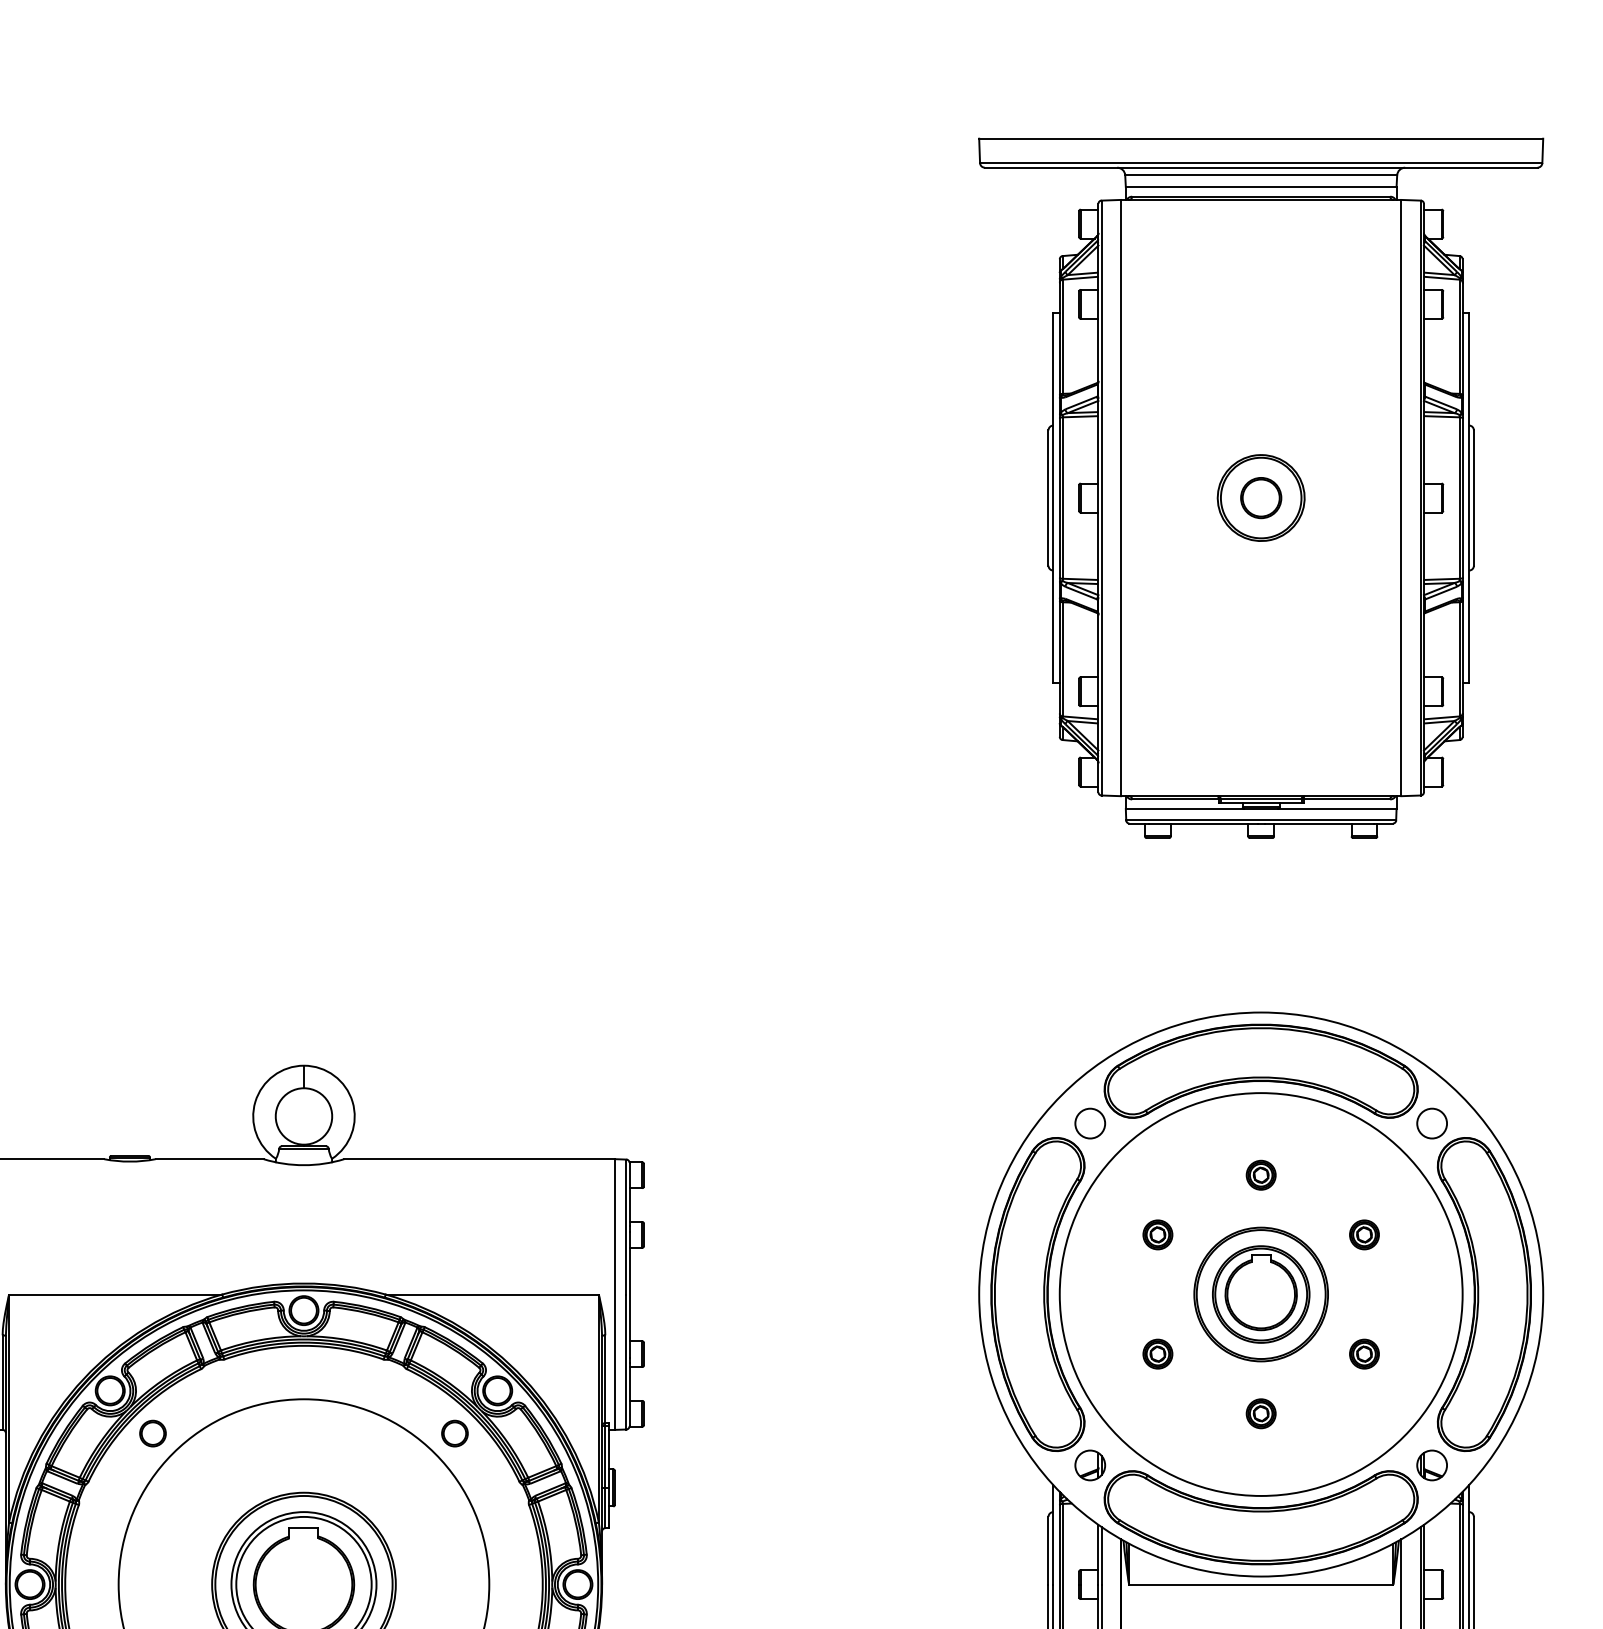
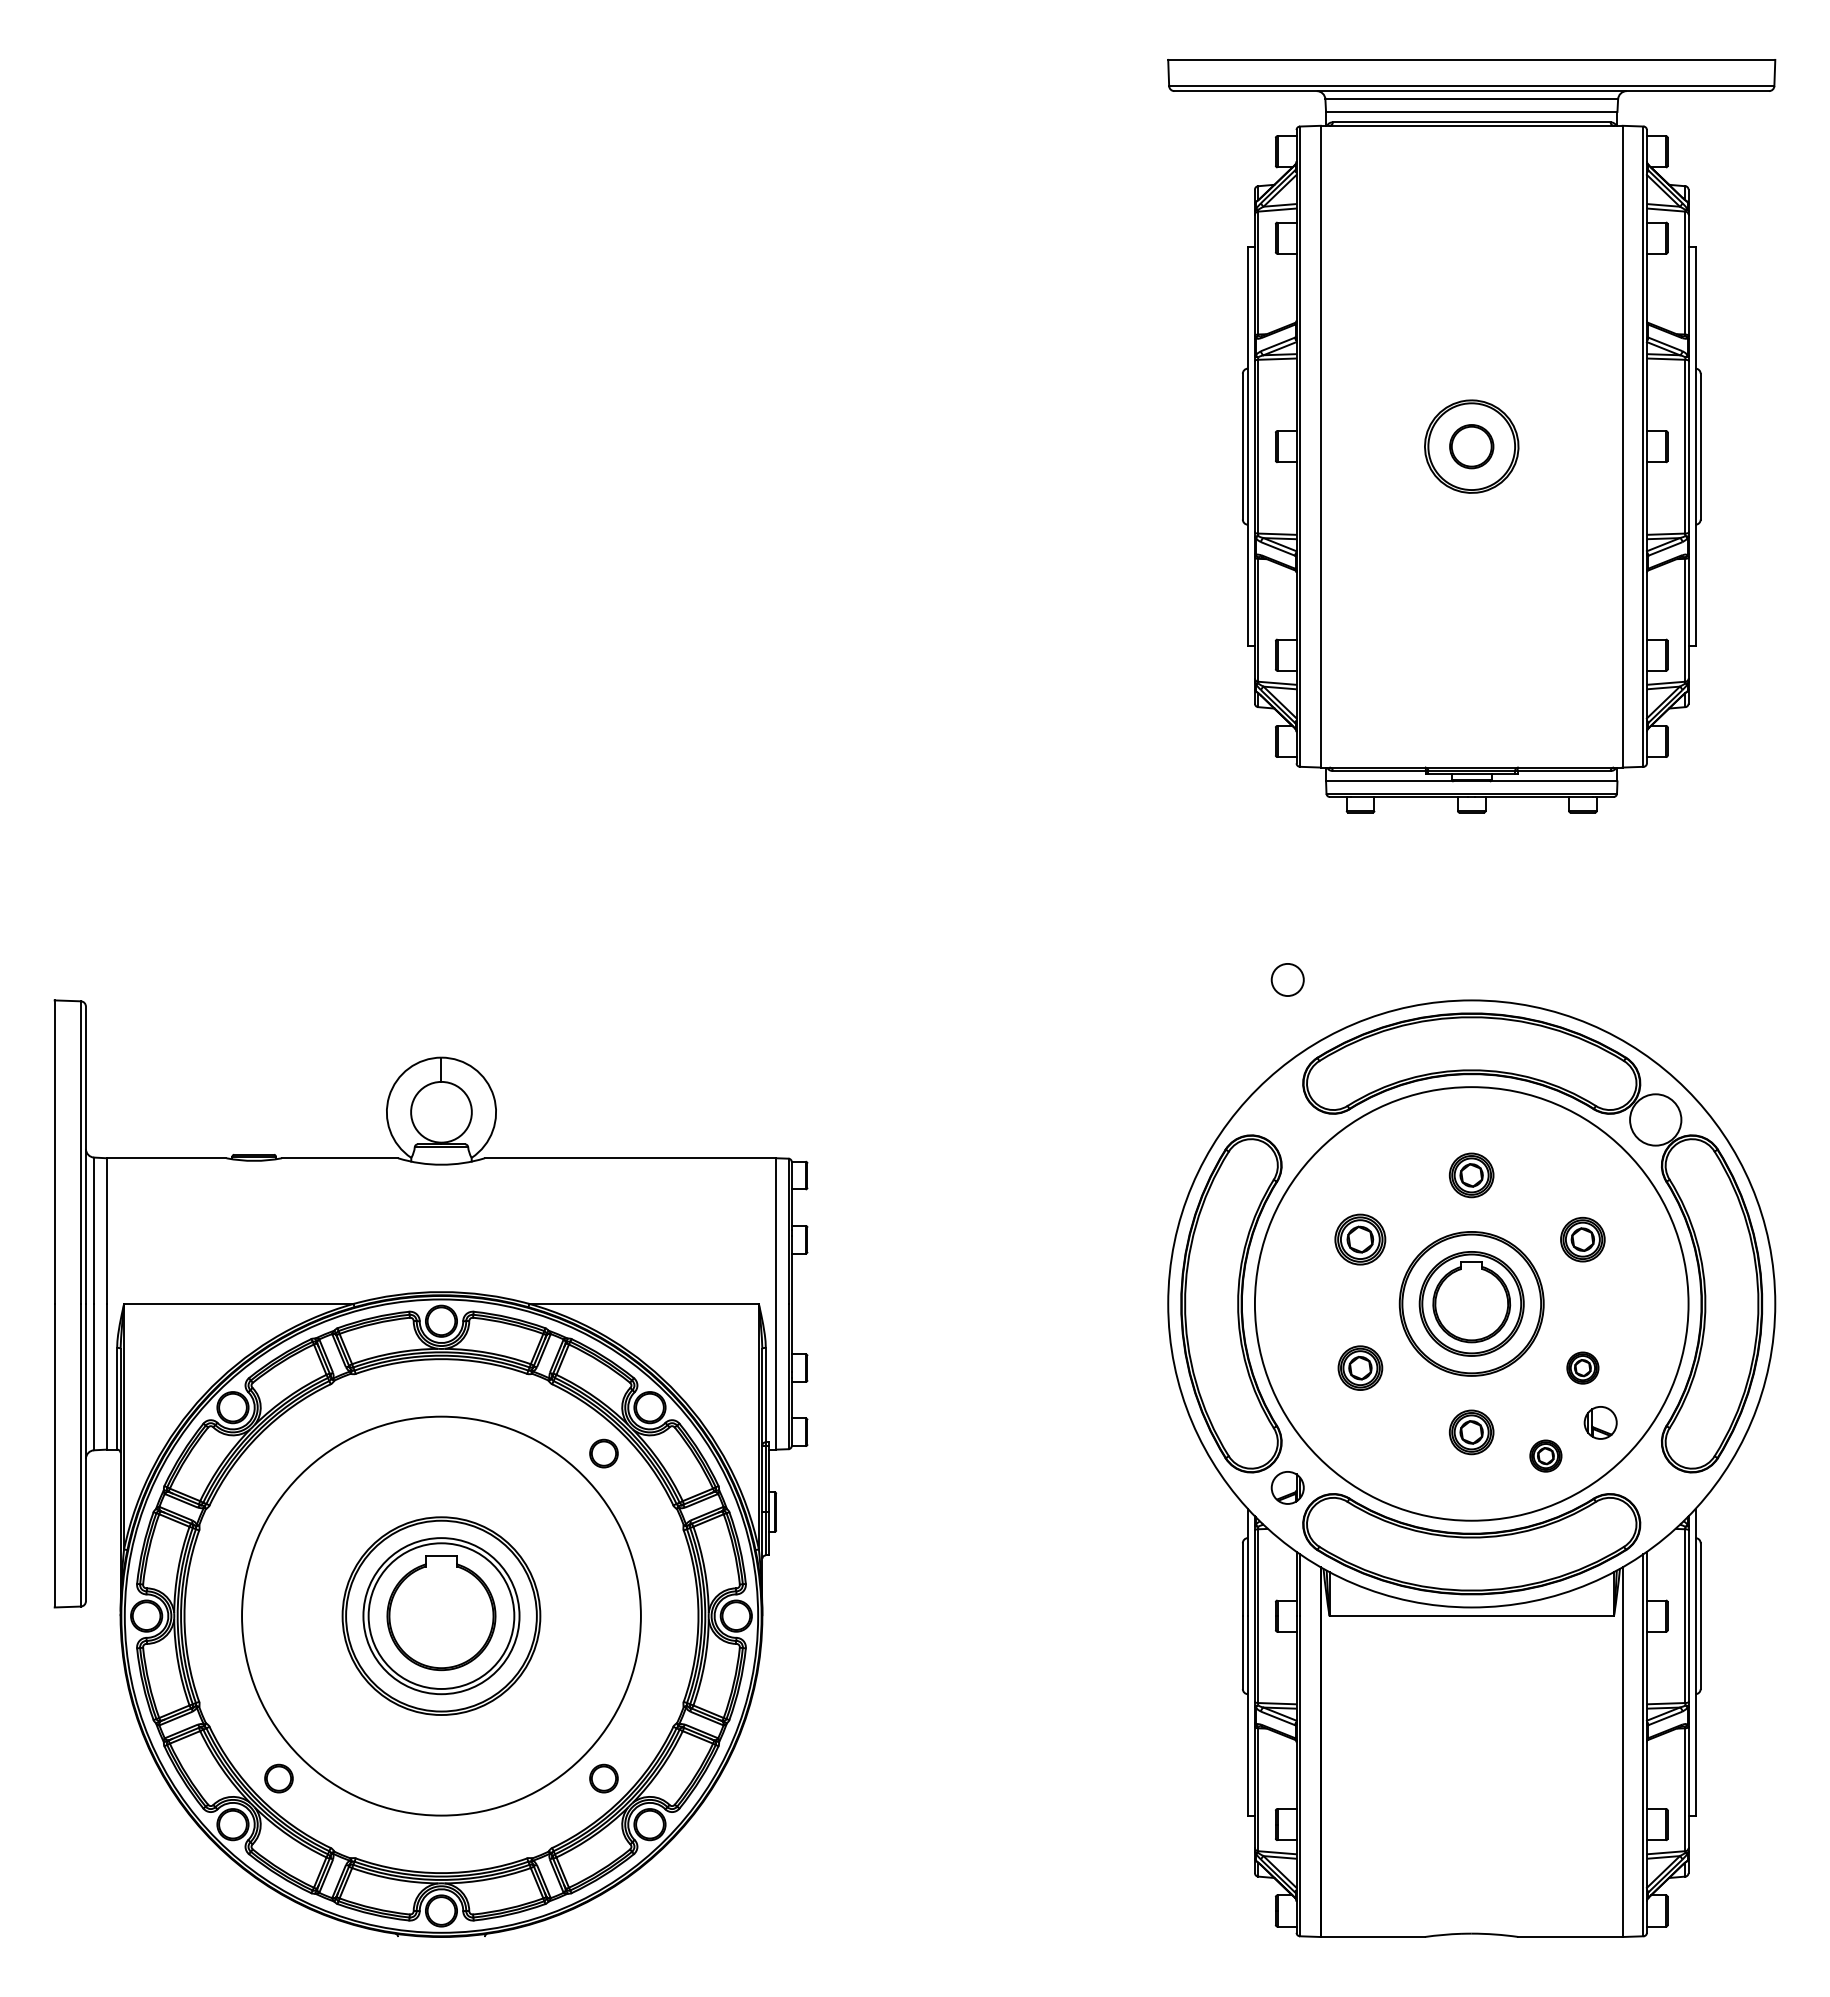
circle: (1090, 1123) -> (1287, 979), moved
circle: (1431, 1123) -> (1655, 1119), size x1.6
part: (1260, 1175) -> (1471, 1175), size x1.4
part: (1157, 1234) -> (1360, 1239), size x1.6
part: (1364, 1234) -> (1582, 1239), size x1.4
part: (1157, 1353) -> (1360, 1367), size x1.4
part: (1260, 1413) -> (1471, 1431), size x1.4
part: (152, 1433) -> (278, 1453), removed
part: (1329, 1435) -> (1545, 1455), added
part: (1431, 1465) -> (1600, 1422), moved

